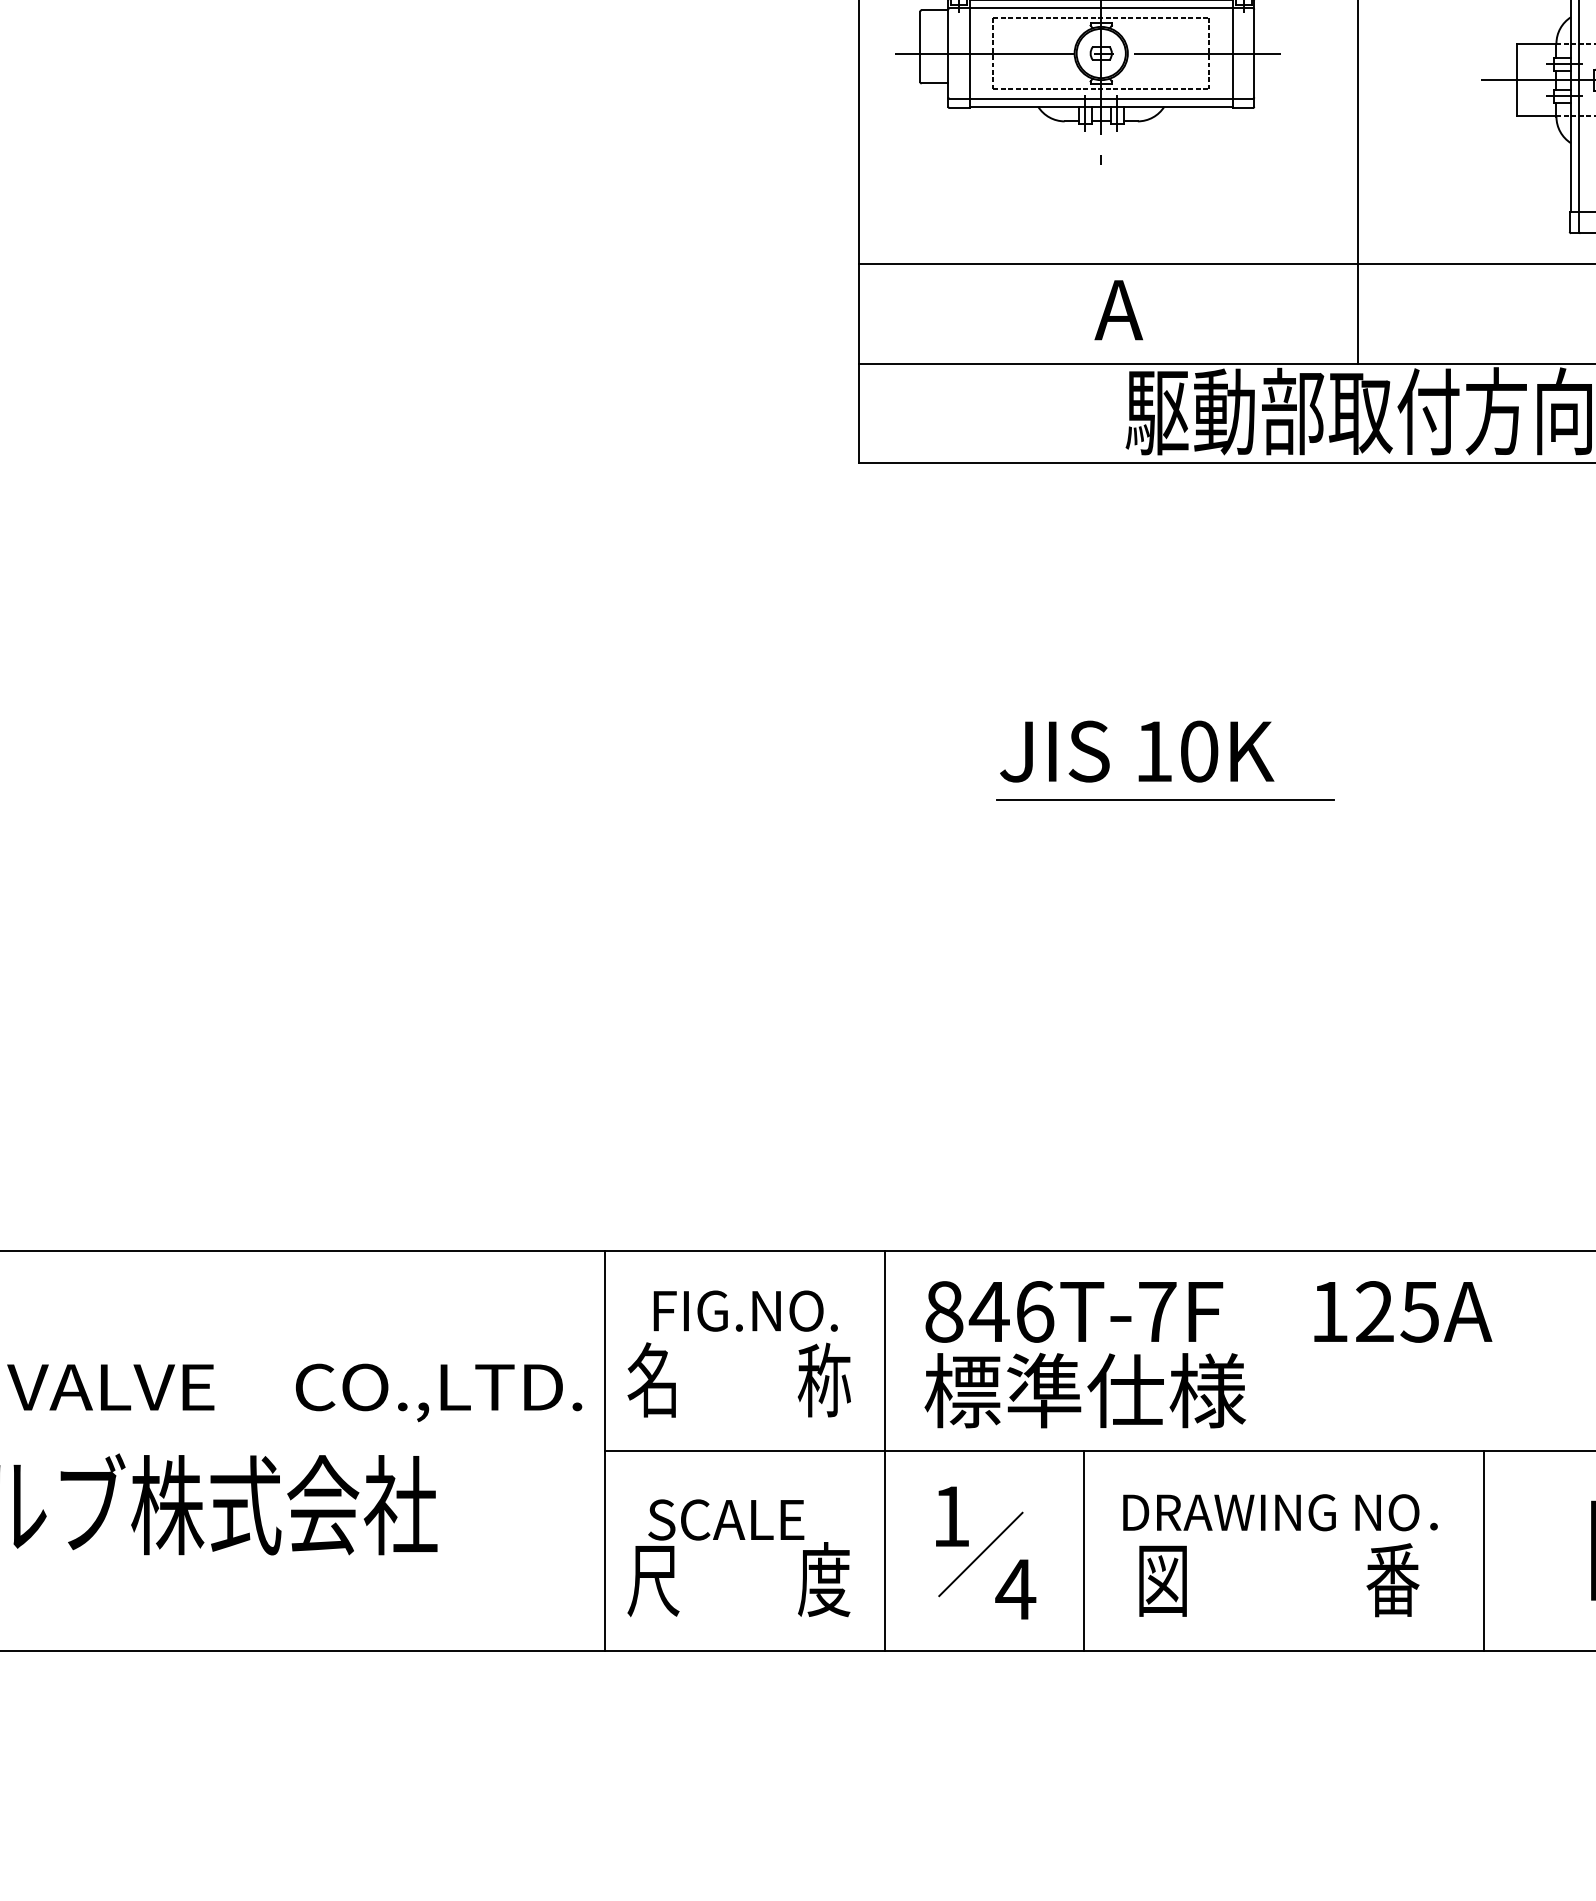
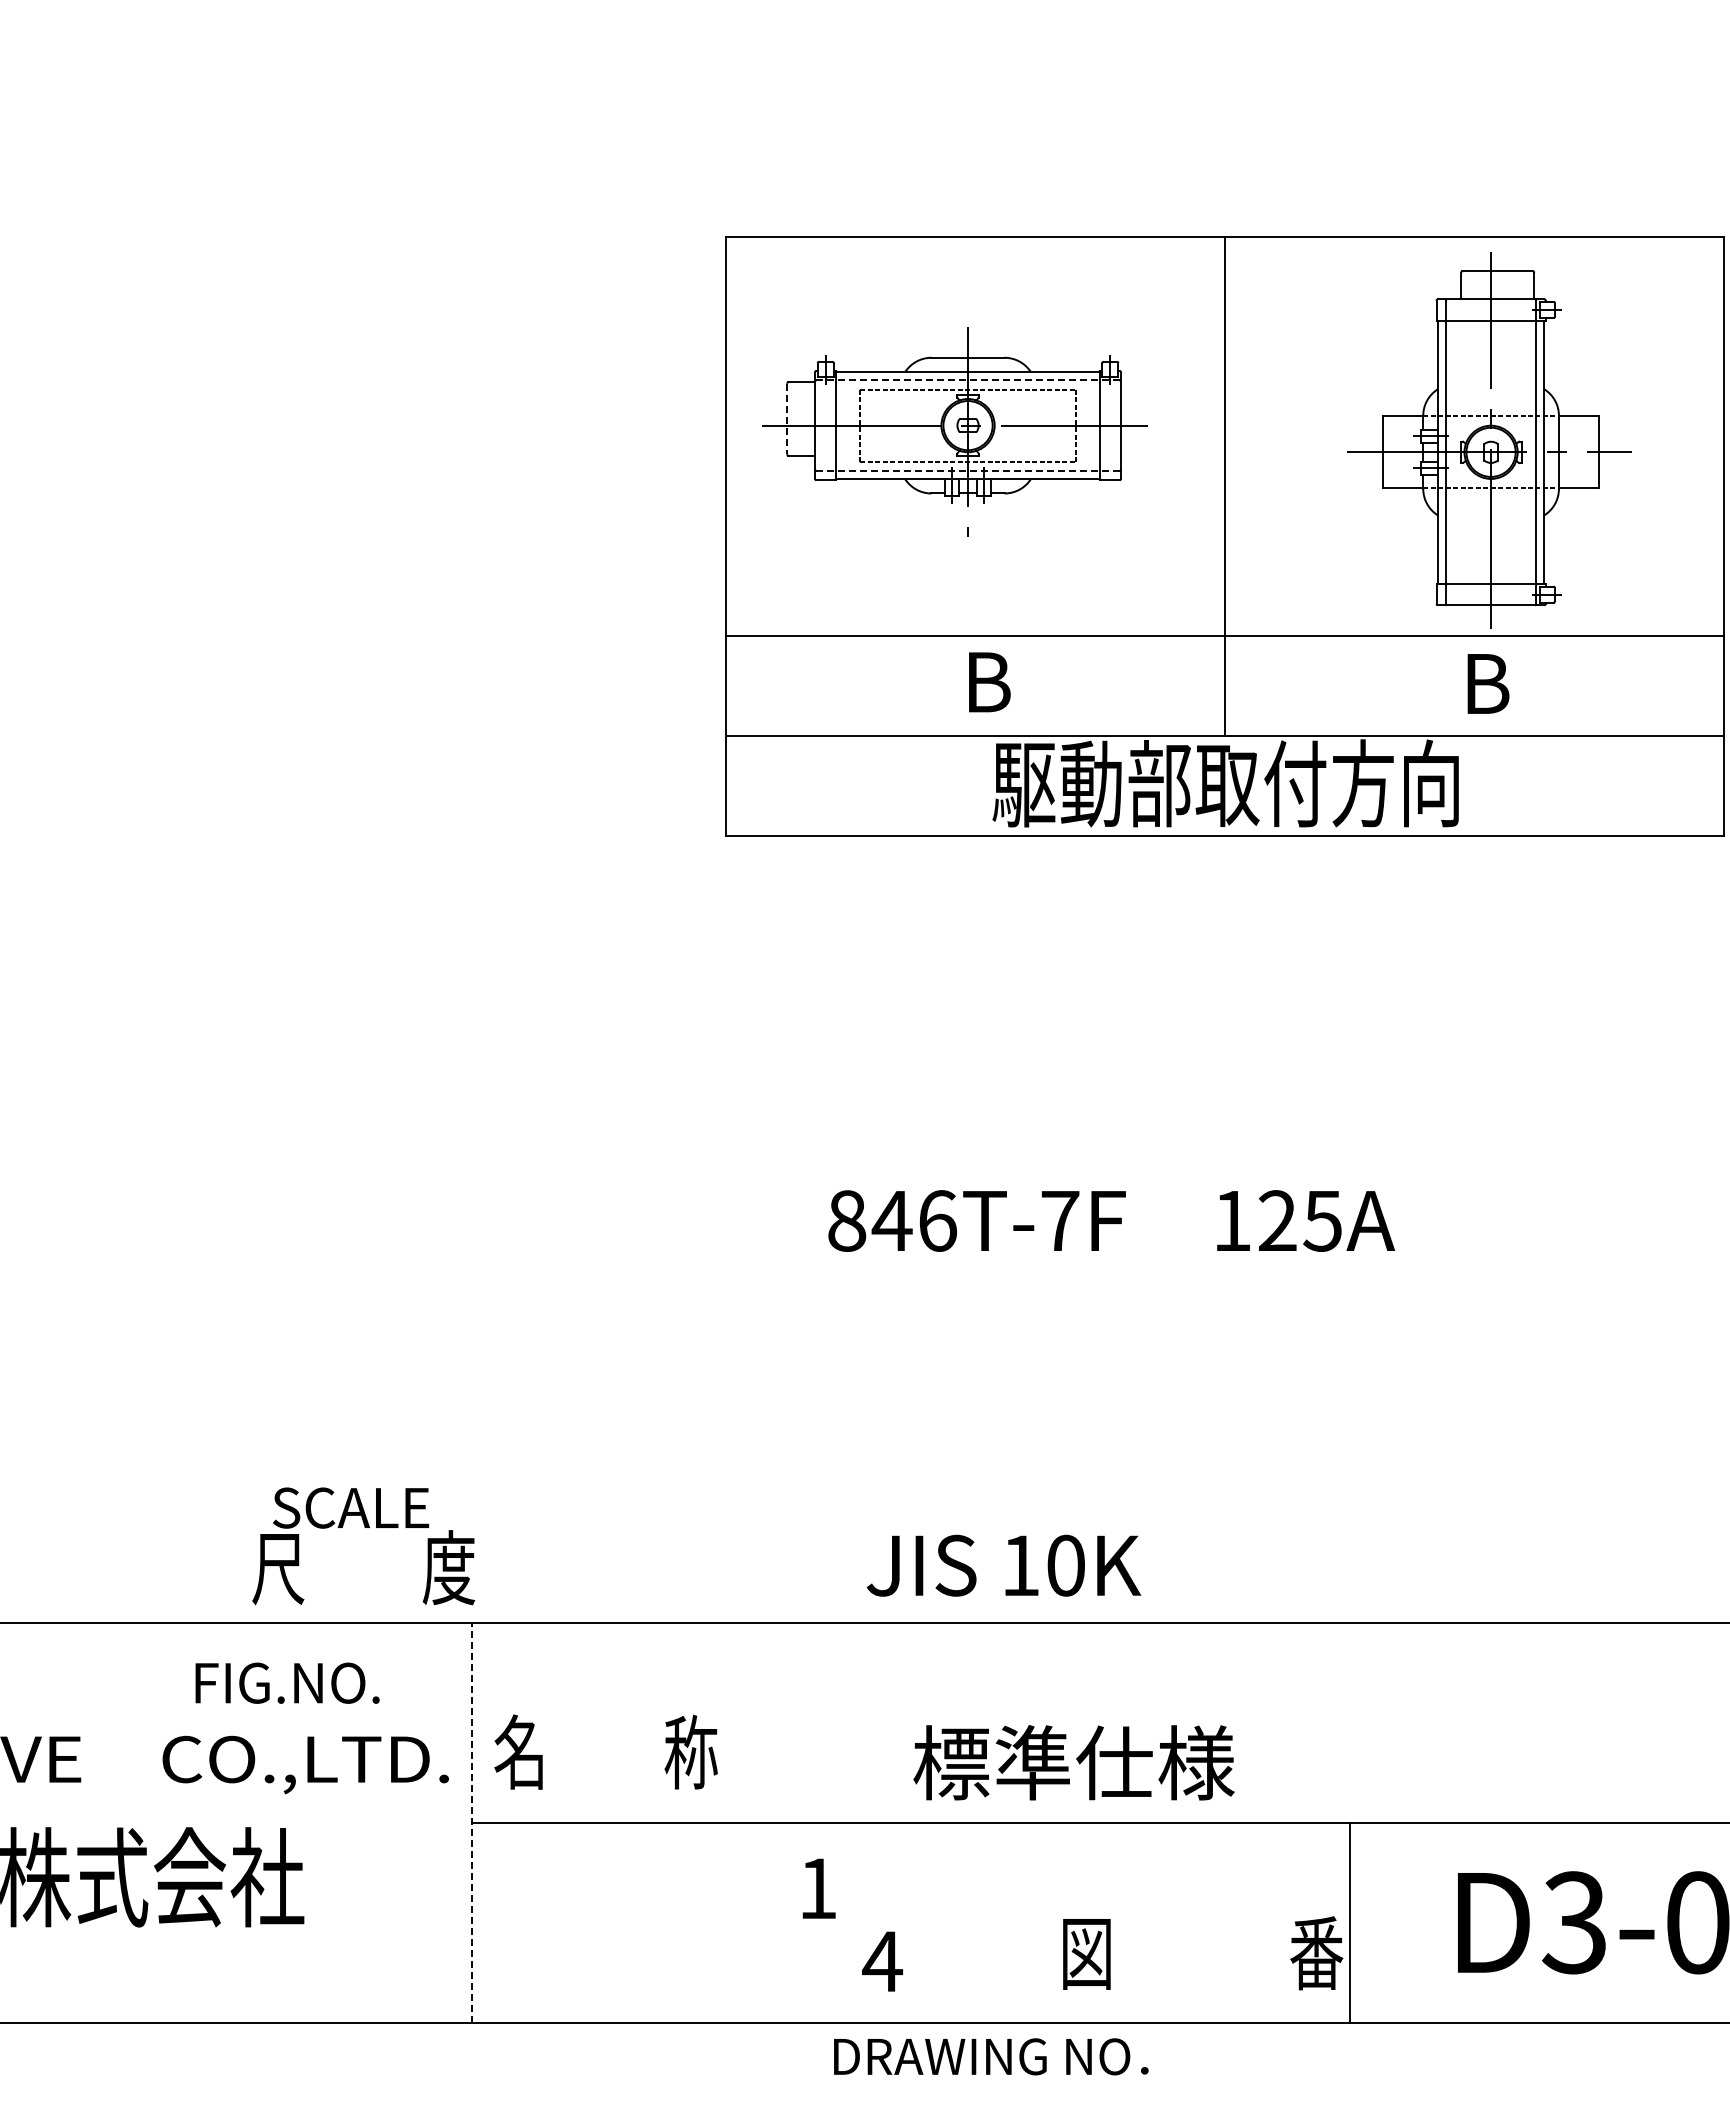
line: (1101, 8) -> (968, 380), solid -> dashed
line: (920, 47) -> (787, 419), solid -> dashed
line: (1101, 98) -> (968, 470), solid -> dashed
text: (1118, 310) -> (985, 682), A -> B
text: (1136, 751) -> (1003, 1565), moved
line: (1165, 800) -> (1032, 1172), removed
text: (745, 1310) -> (287, 1682), moved
text: (1208, 1311) -> (1111, 1220), moved
text: (1084, 1390) -> (1073, 1762), moved
line: (884, 1450) -> (751, 1822), removed
line: (605, 1451) -> (472, 1823), solid -> dashed
text: (1280, 1512) -> (991, 2056), moved
line: (1084, 1550) -> (951, 1922), removed
line: (980, 1554) -> (847, 1926), removed
text: (738, 1558) -> (363, 1546), moved
text: (1279, 1580) -> (1203, 1953), moved

